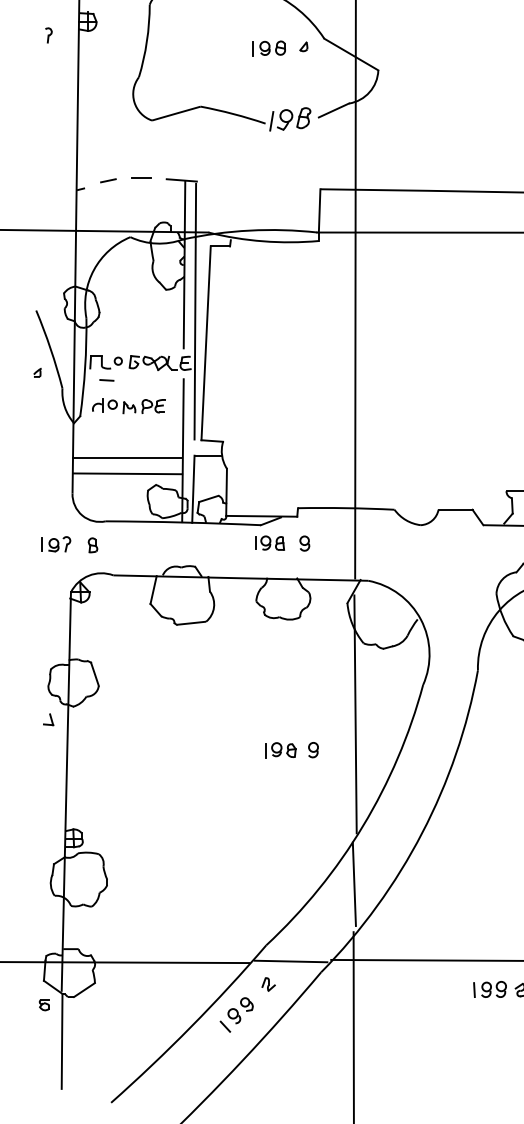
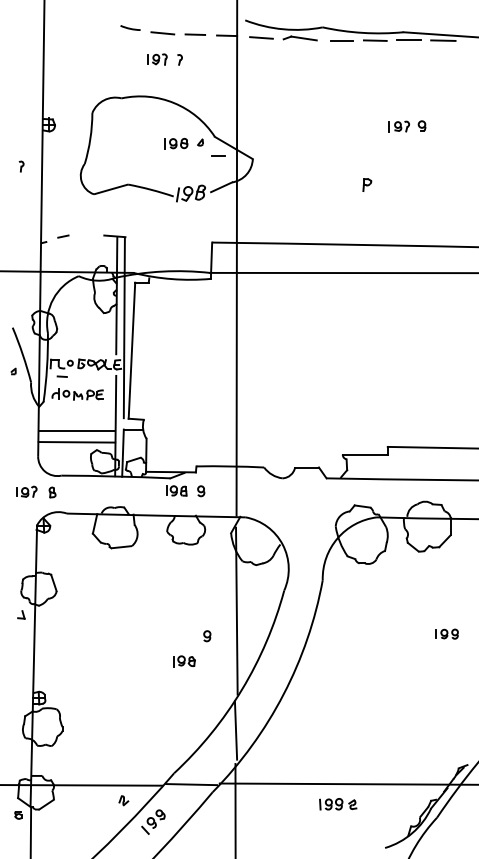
part: (48, 35) -> (21, 166), moved
line: (141, 176) -> (218, 155), moved
part: (280, 750) -> (184, 661), moved
part: (268, 984) -> (123, 800), moved

